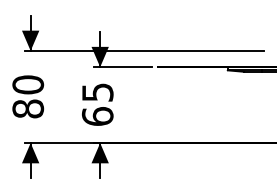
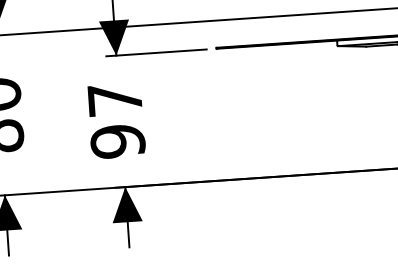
text: (97, 104) -> (116, 120), 65 -> 97

